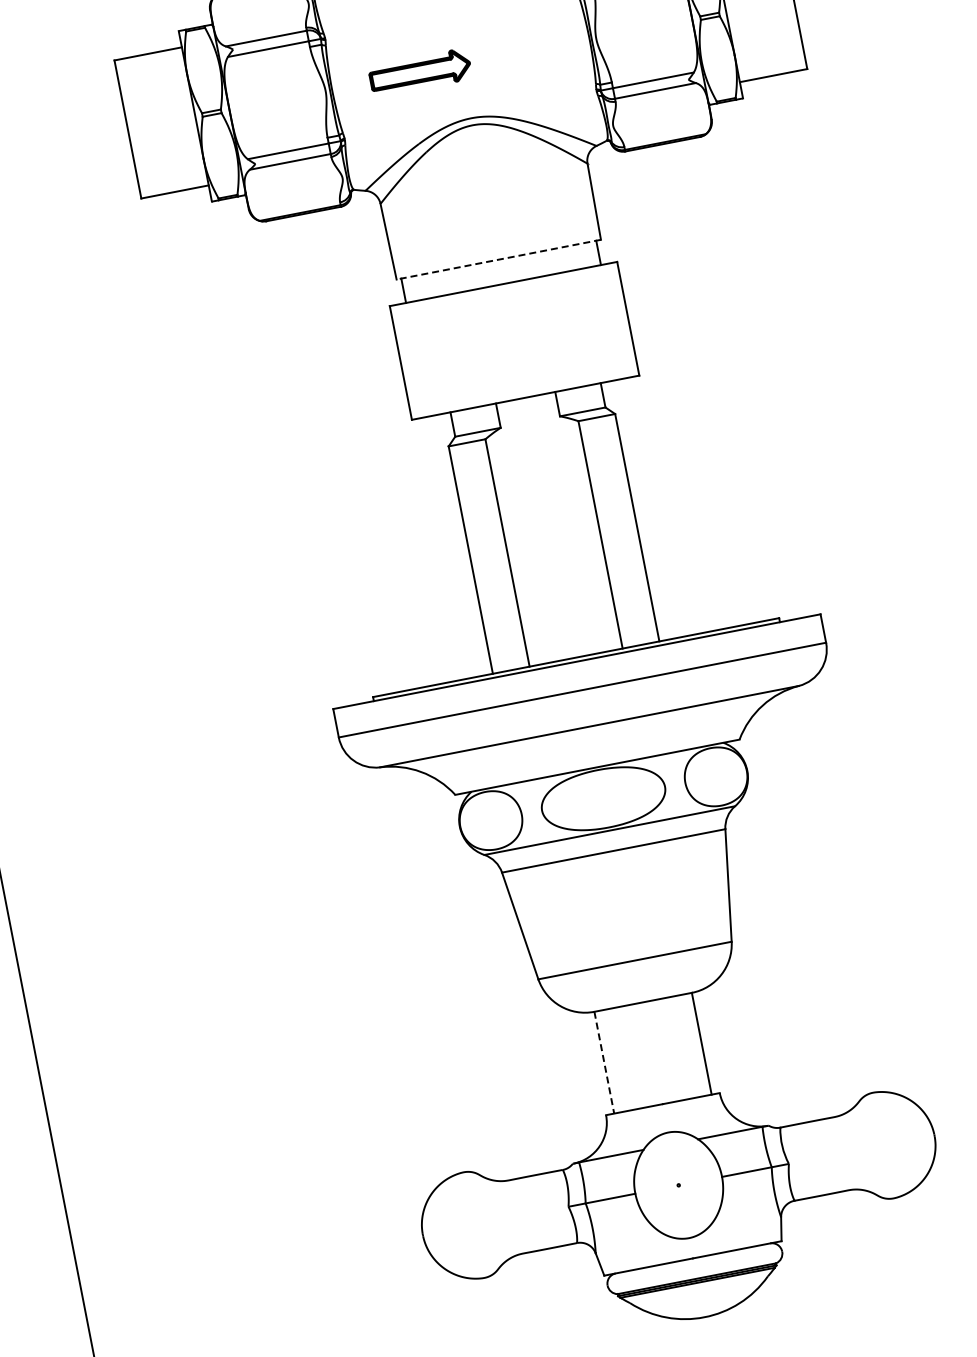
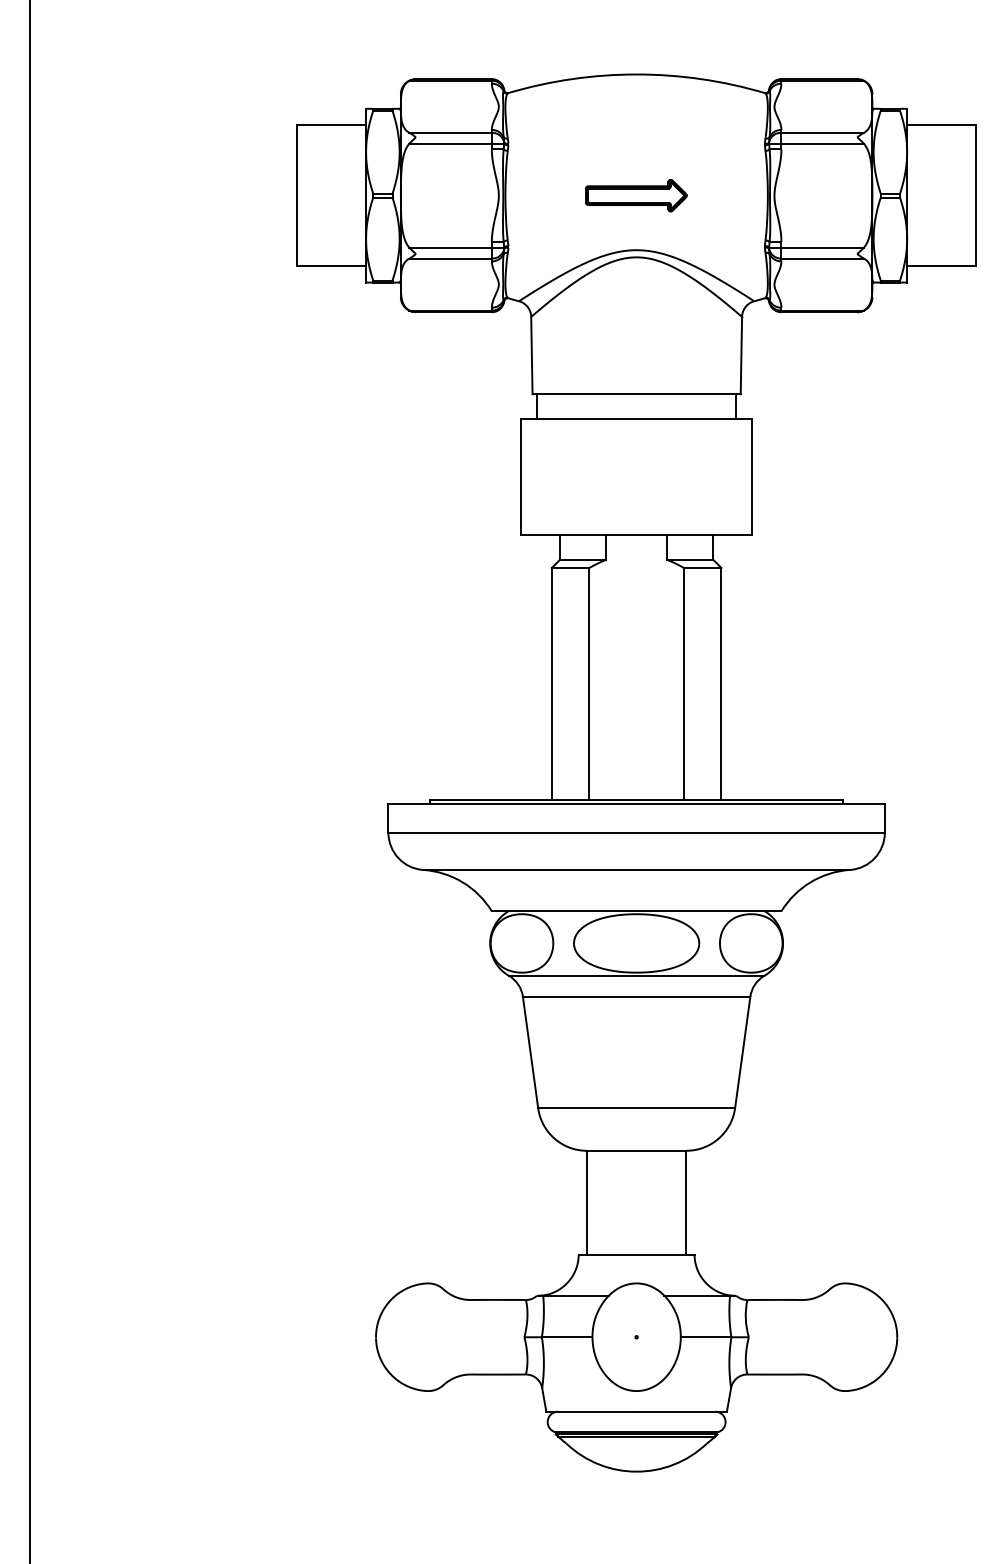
part: (420, 72) -> (636, 195), moved
line: (498, 259) -> (636, 394), dashed -> solid
line: (604, 1062) -> (587, 1202), dashed -> solid

